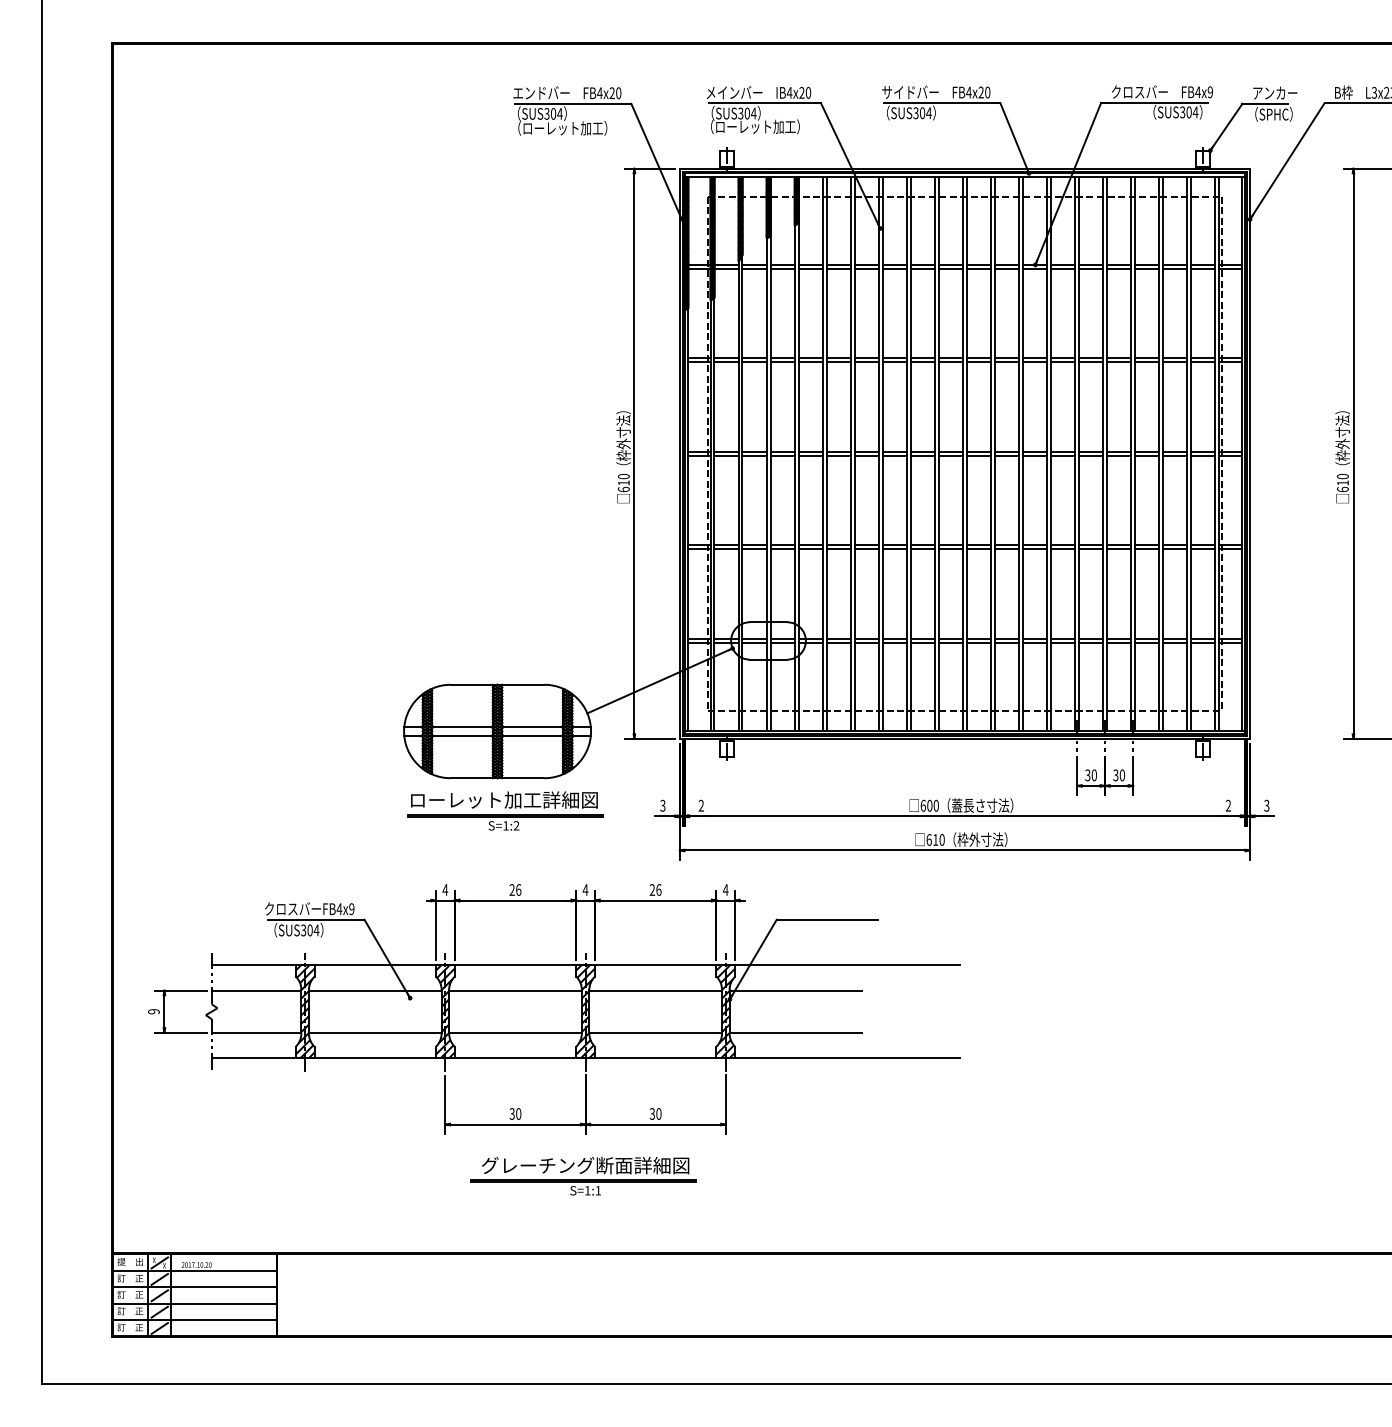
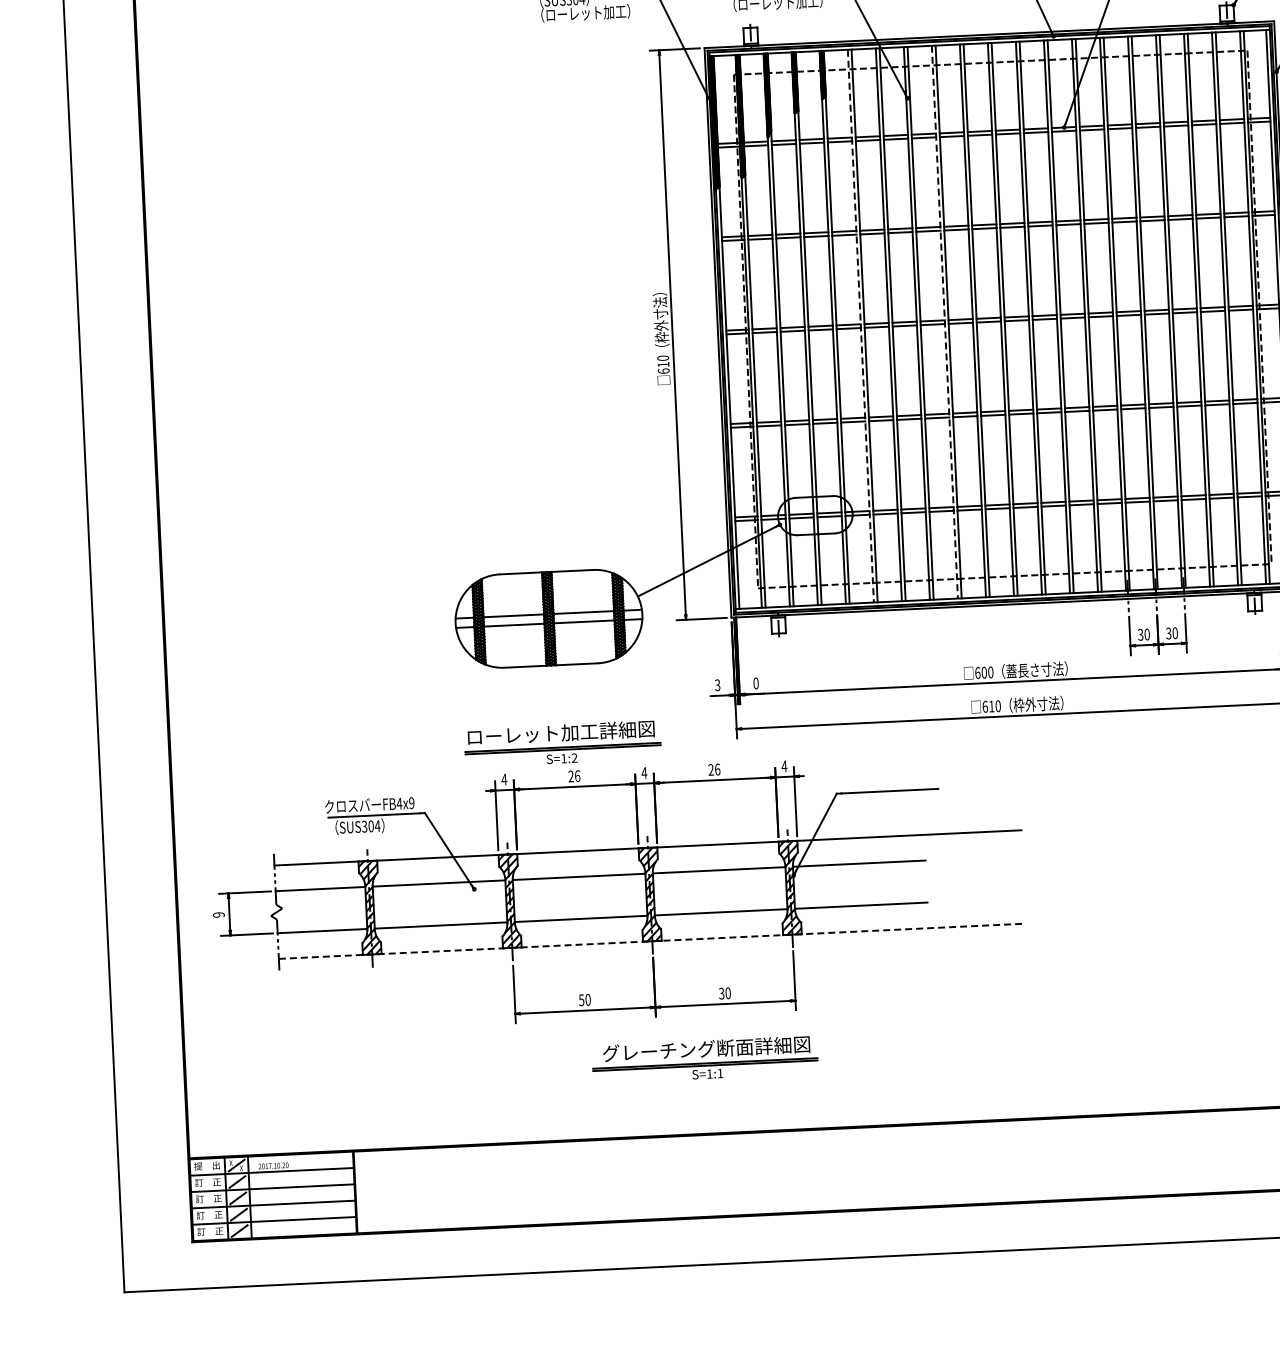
line: (822, 453) -> (860, 325), solid -> dashed
line: (906, 453) -> (944, 321), solid -> dashed
text: (700, 805) -> (755, 683), 2 -> 0
part: (505, 810) -> (562, 743), moved
line: (585, 1058) -> (652, 941), solid -> dashed
text: (511, 1113) -> (580, 999), 30 -> 50
part: (583, 1176) -> (704, 1059), moved

